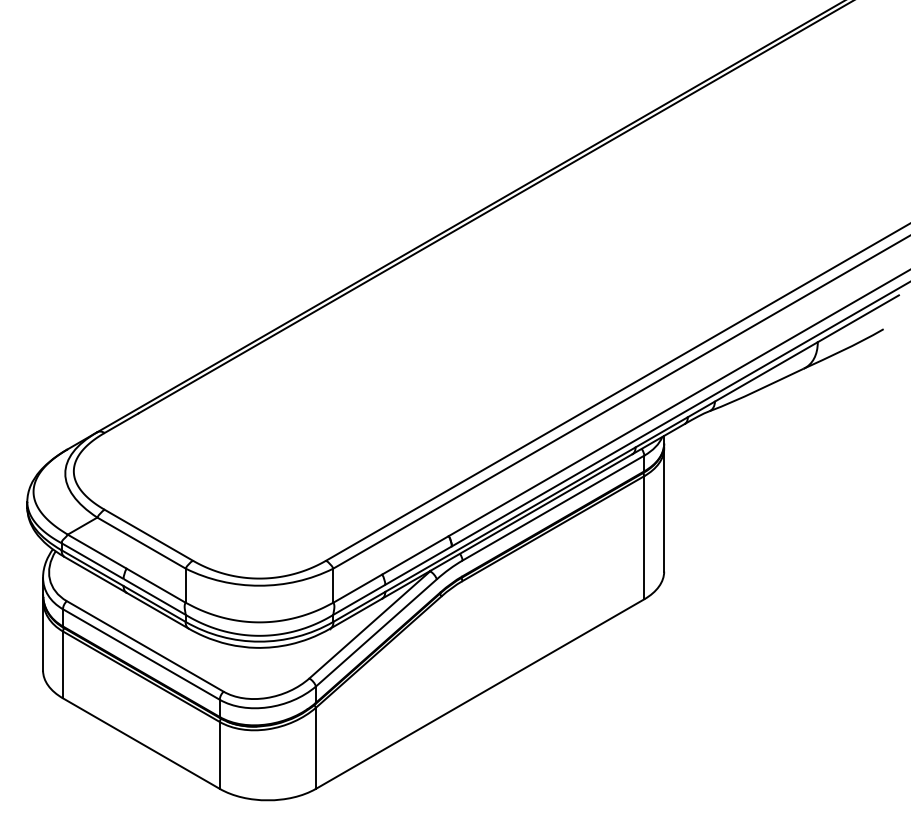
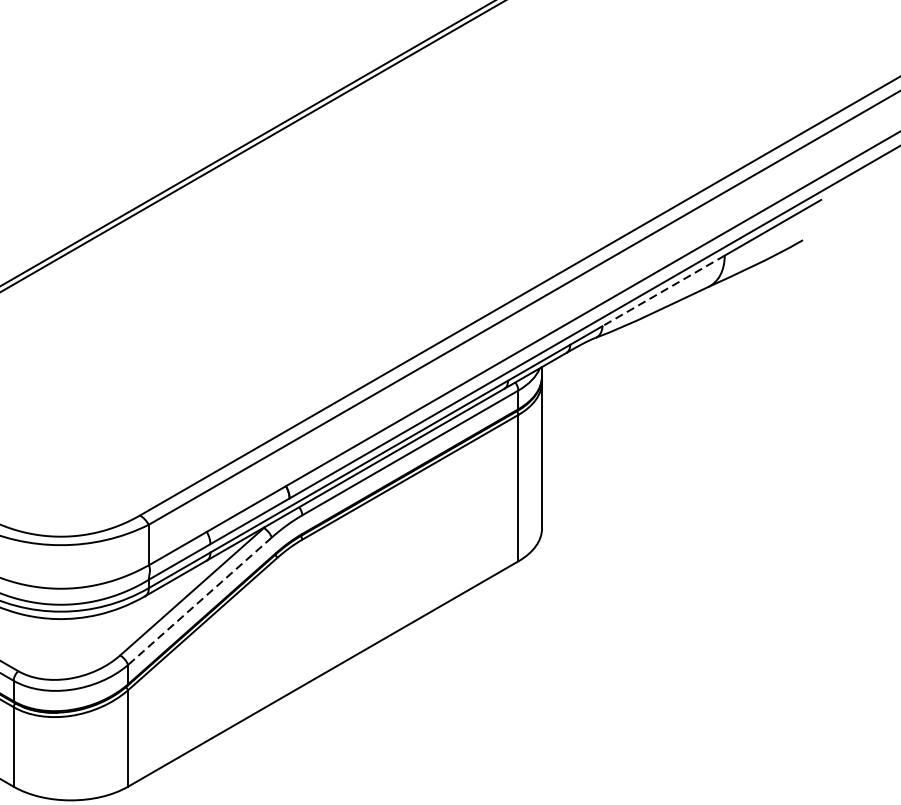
line: (765, 372) -> (662, 291), solid -> dashed
line: (376, 632) -> (200, 600), solid -> dashed

